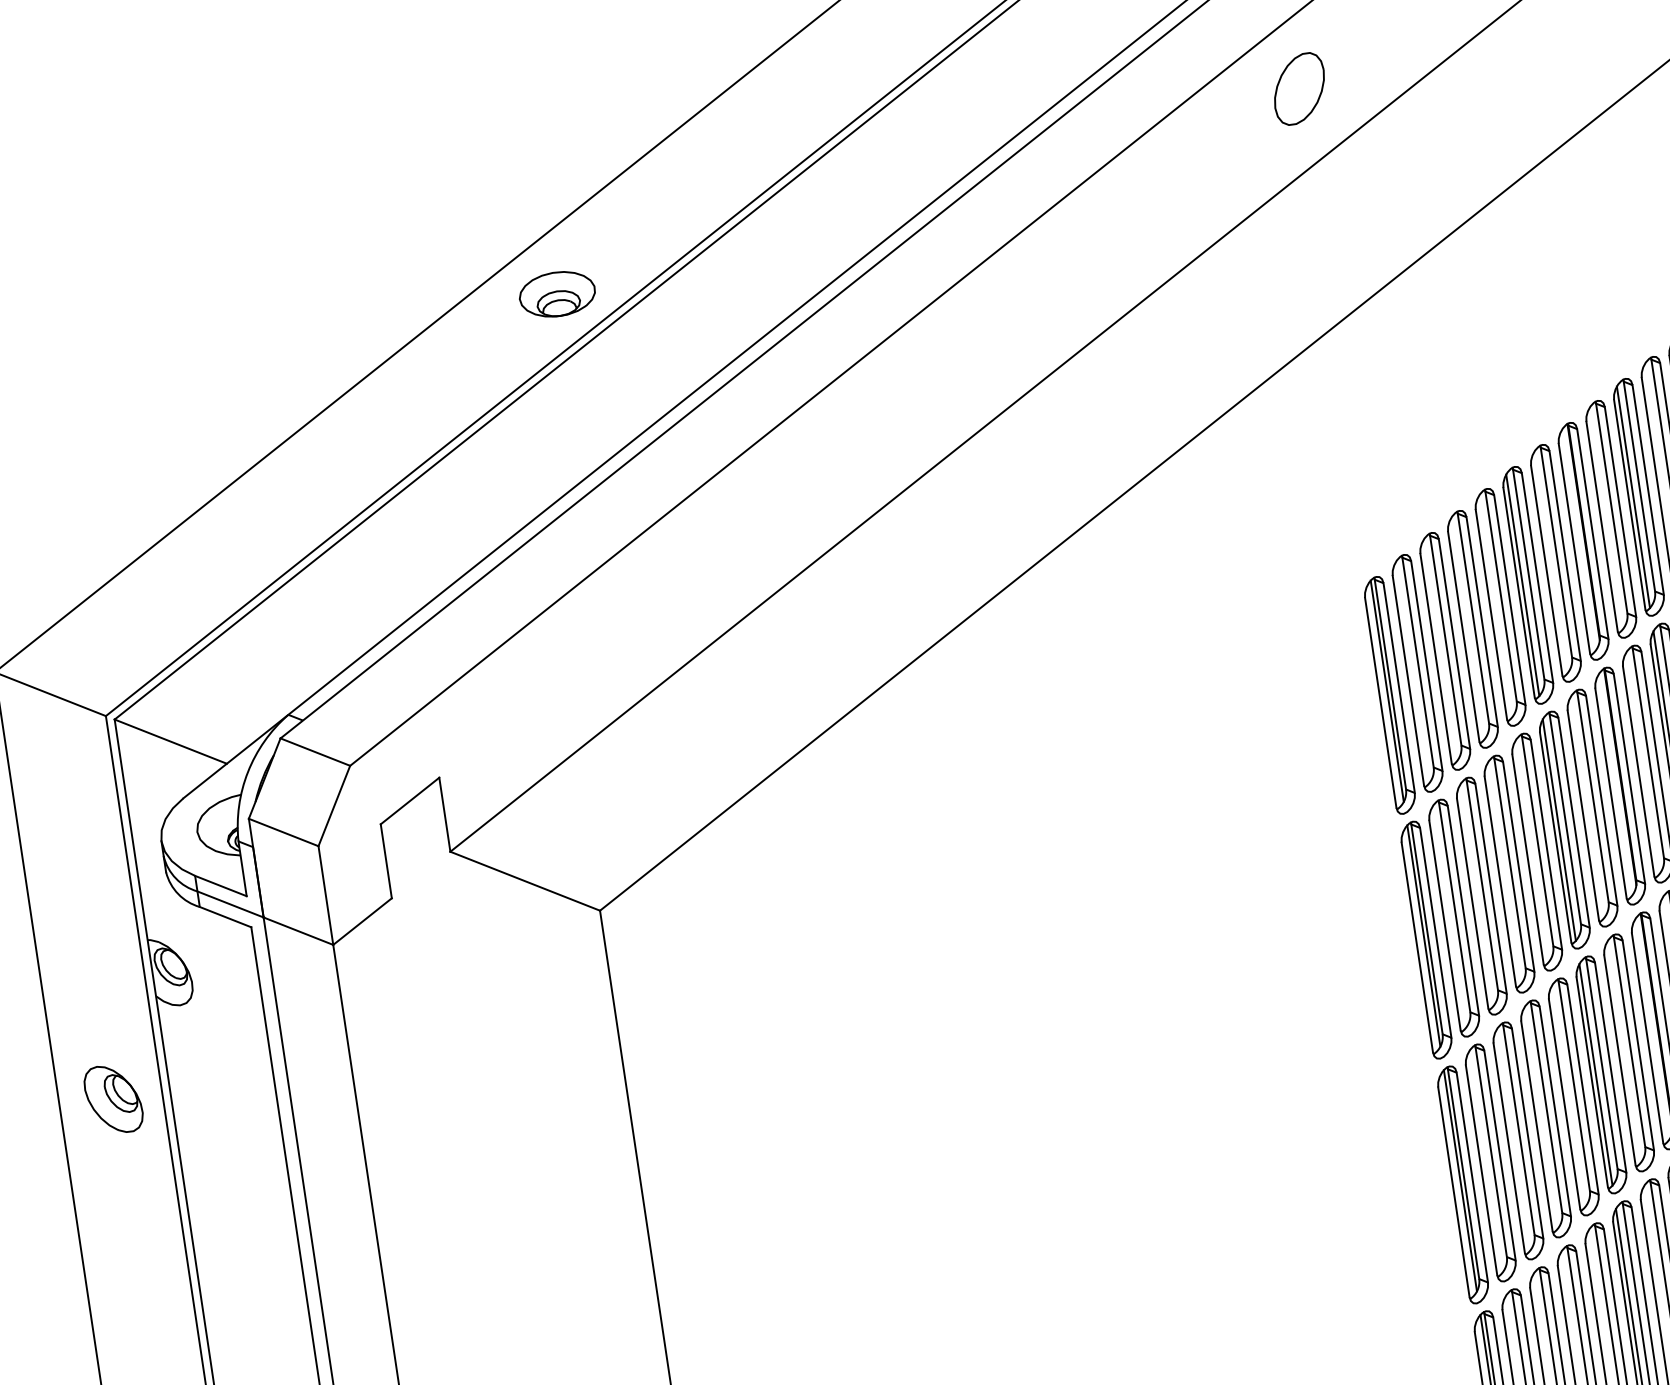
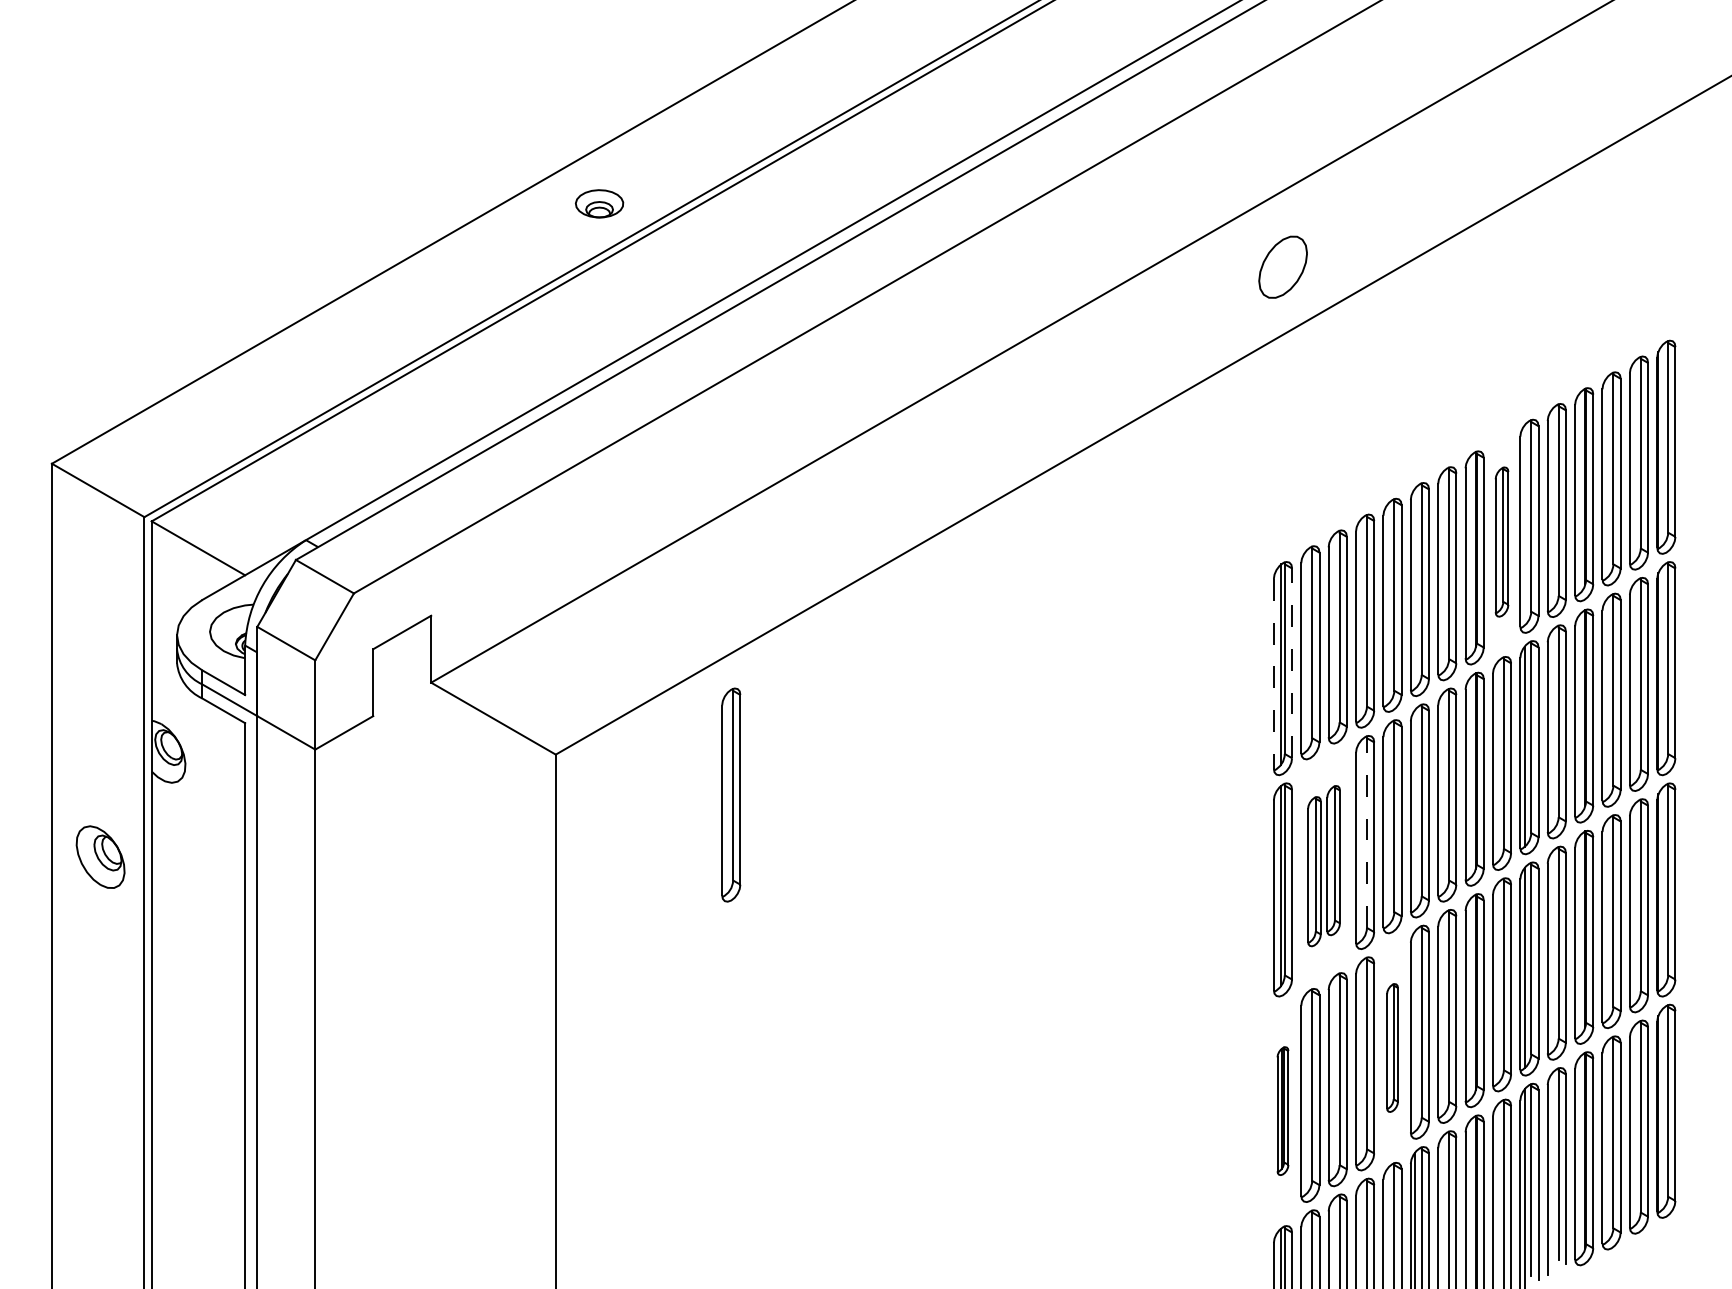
part: (1298, 88) -> (1282, 266), moved
part: (557, 294) -> (599, 203), size x0.7
line: (1633, 497) -> (1524, 525), removed
part: (1610, 518) -> (1501, 541), size x0.7
line: (1523, 584) -> (1415, 588), removed
line: (1399, 688) -> (1292, 663), solid -> dashed
line: (1380, 702) -> (1273, 673), solid -> dashed
line: (1559, 829) -> (1415, 809), removed
line: (1509, 863) -> (1366, 833), solid -> dashed
part: (1467, 906) -> (1323, 865), size x0.7
part: (800, 925) -> (731, 794), added
line: (1596, 1074) -> (1415, 1031), removed
part: (1573, 1096) -> (1392, 1047), size x0.6
part: (1462, 1184) -> (1282, 1110), size x0.6

